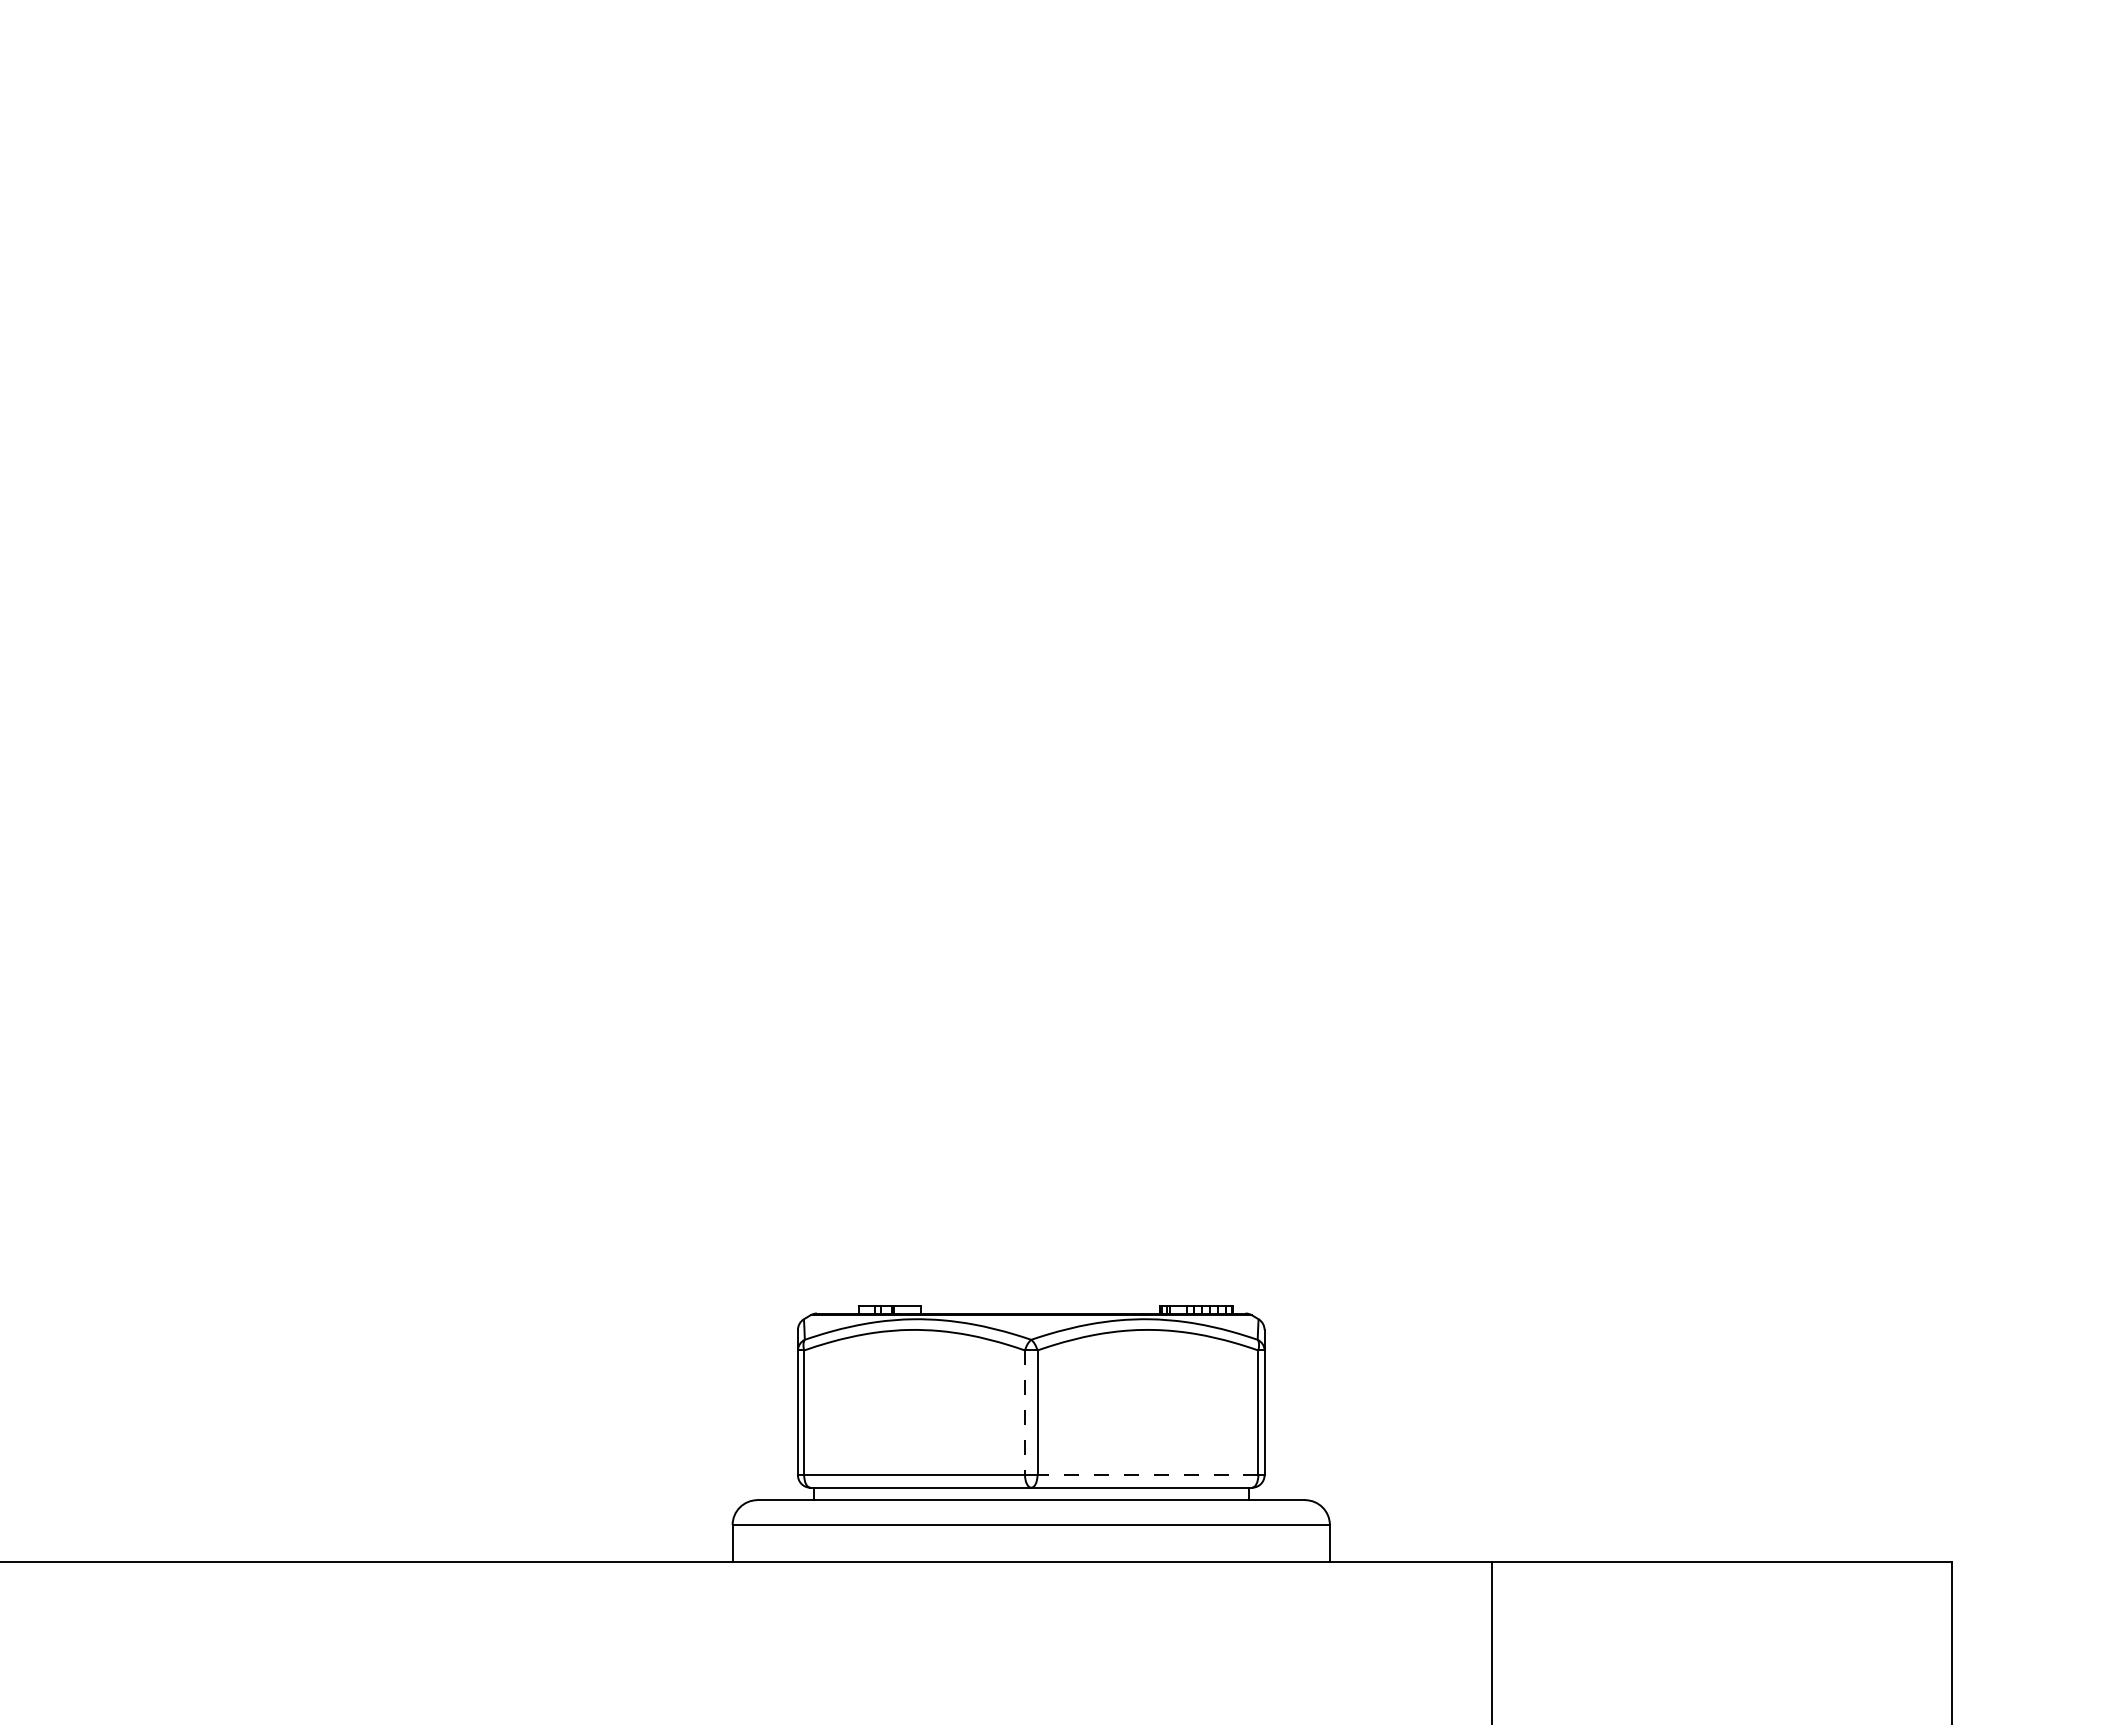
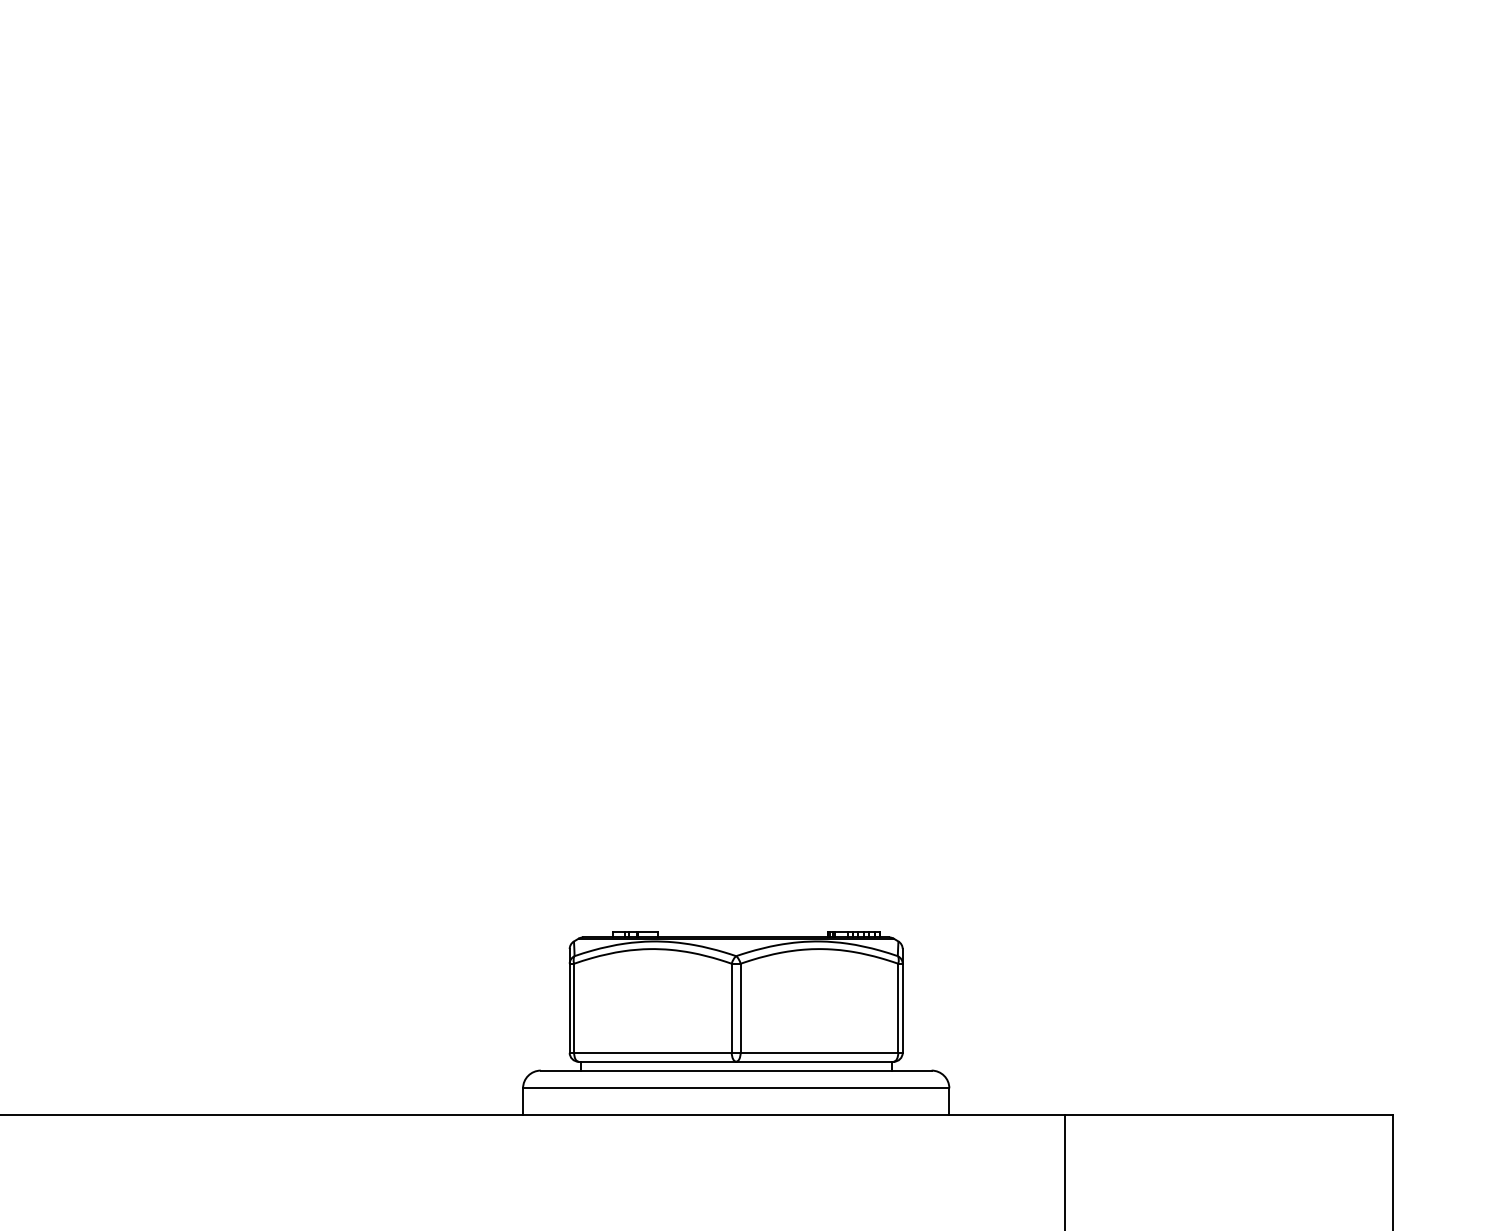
line: (1025, 1413) -> (732, 1008), dashed -> solid
line: (1147, 1475) -> (819, 1052), dashed -> solid

